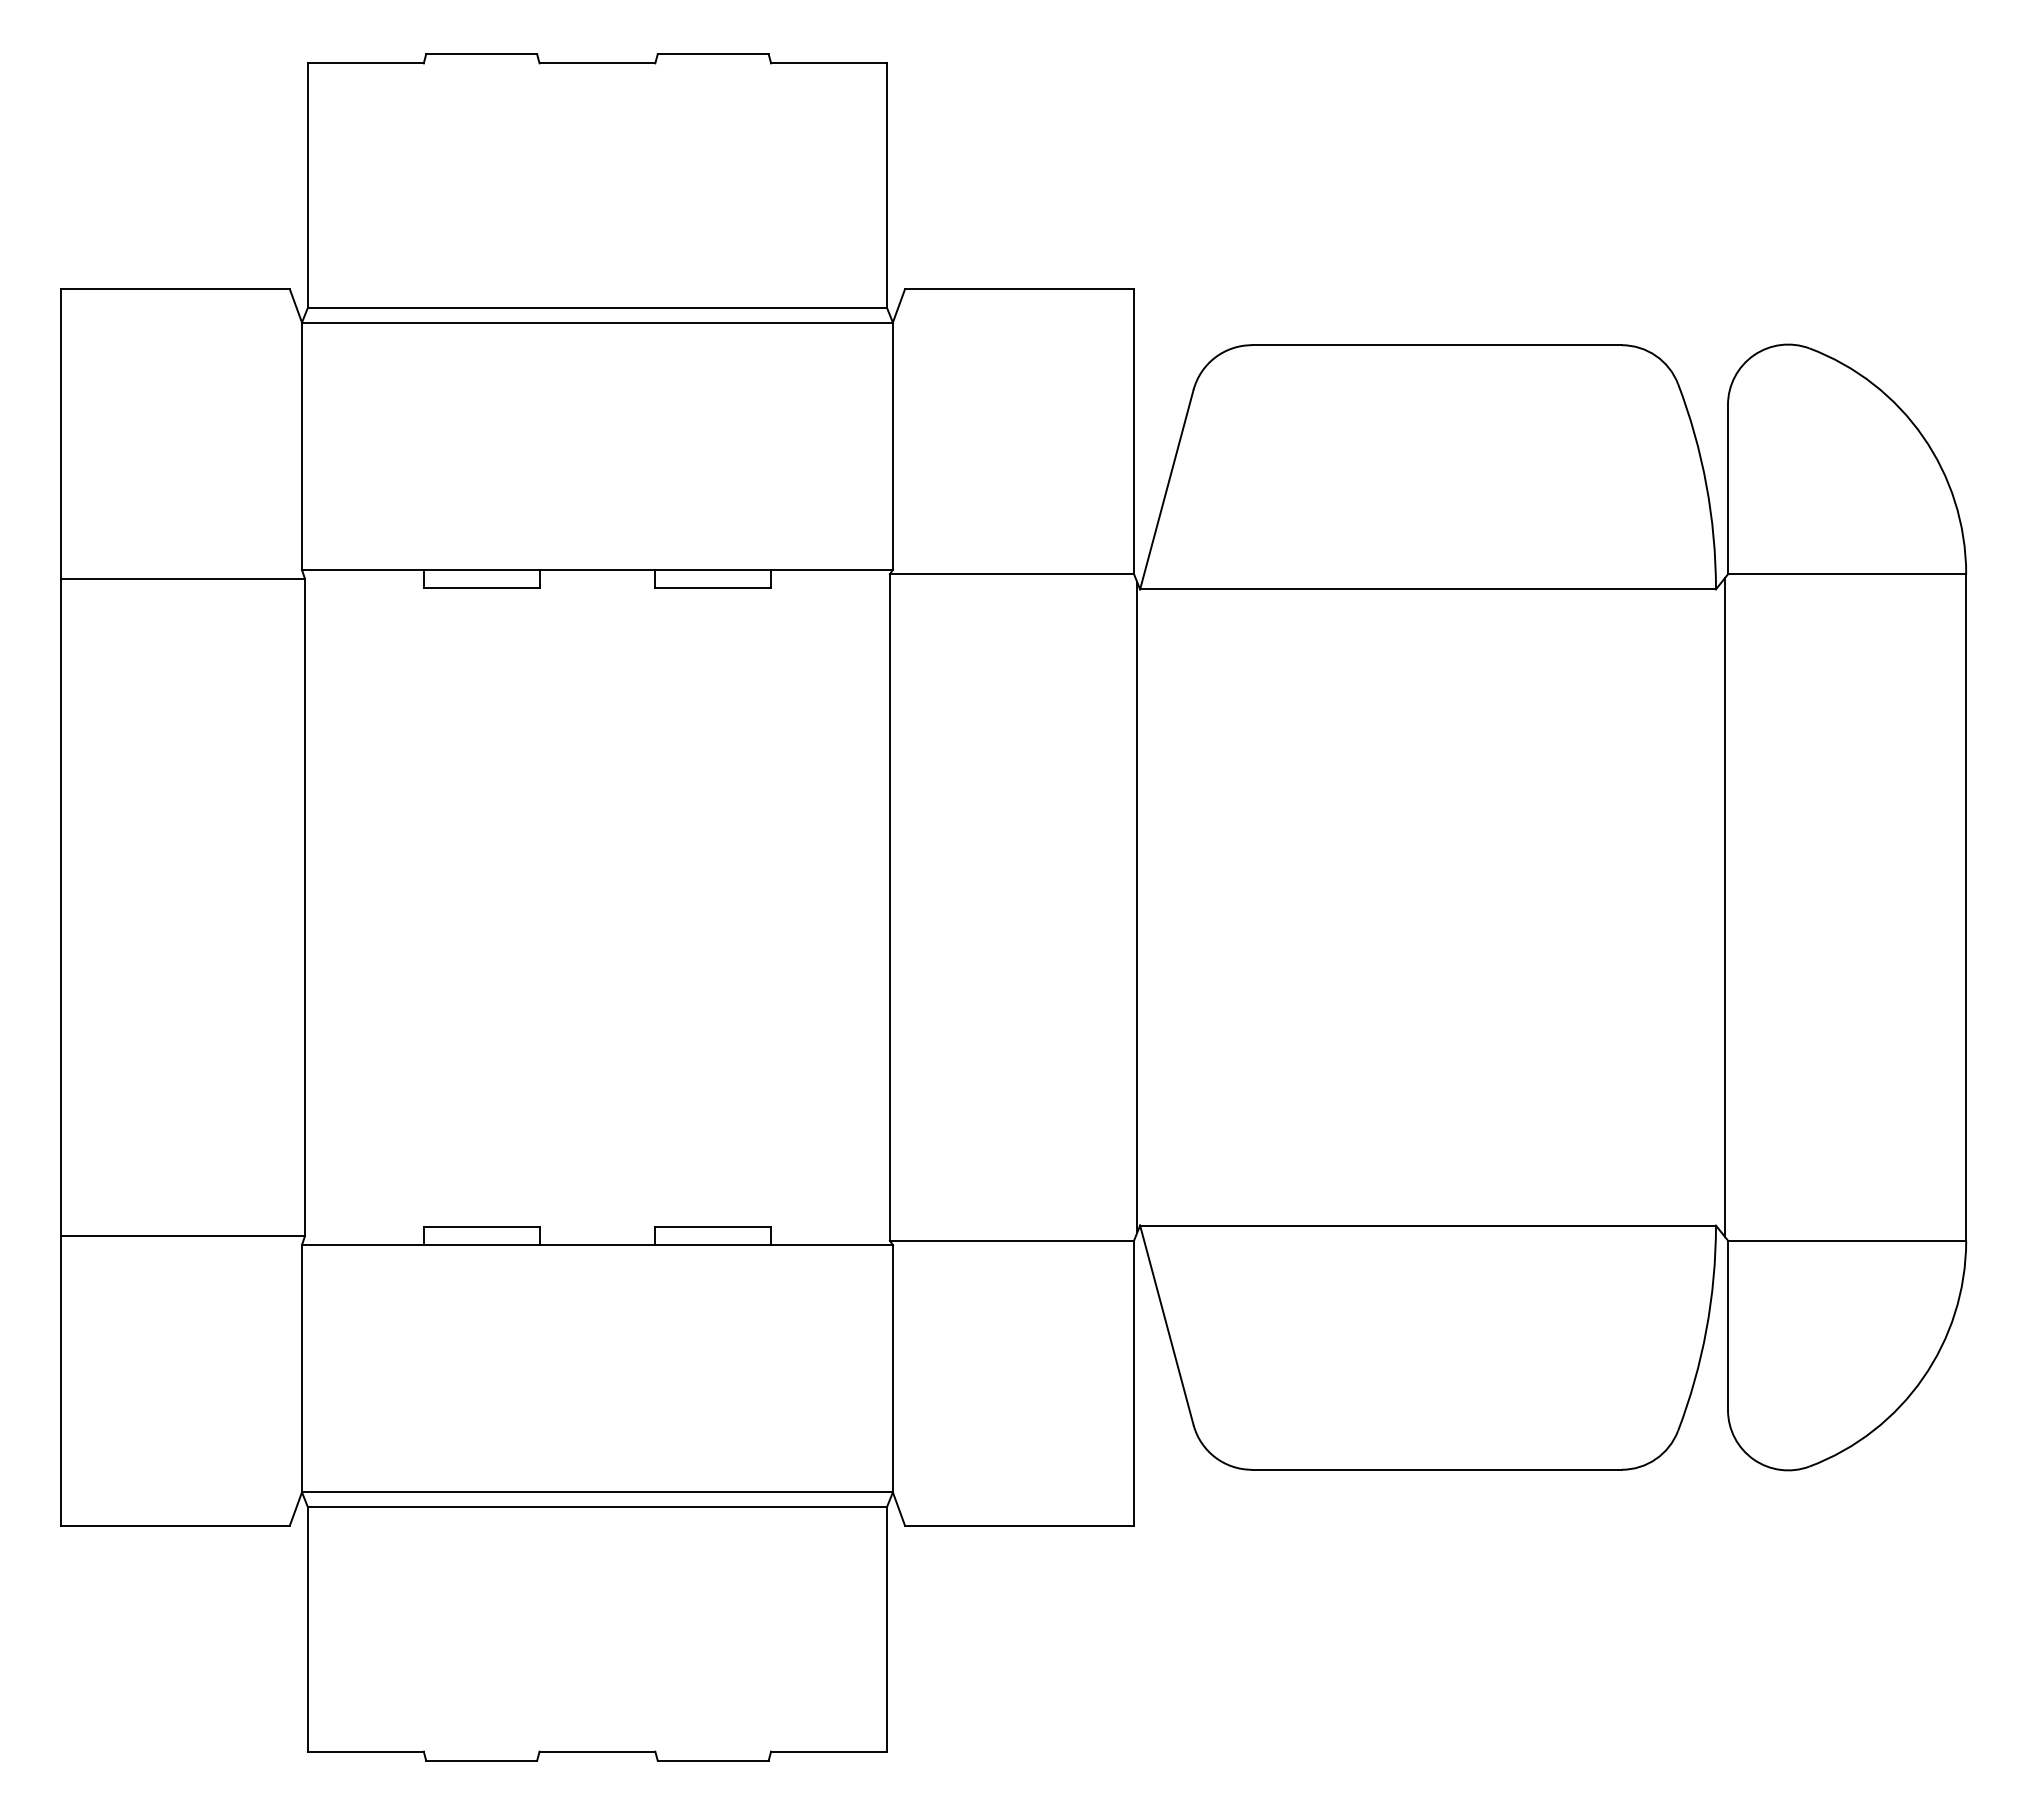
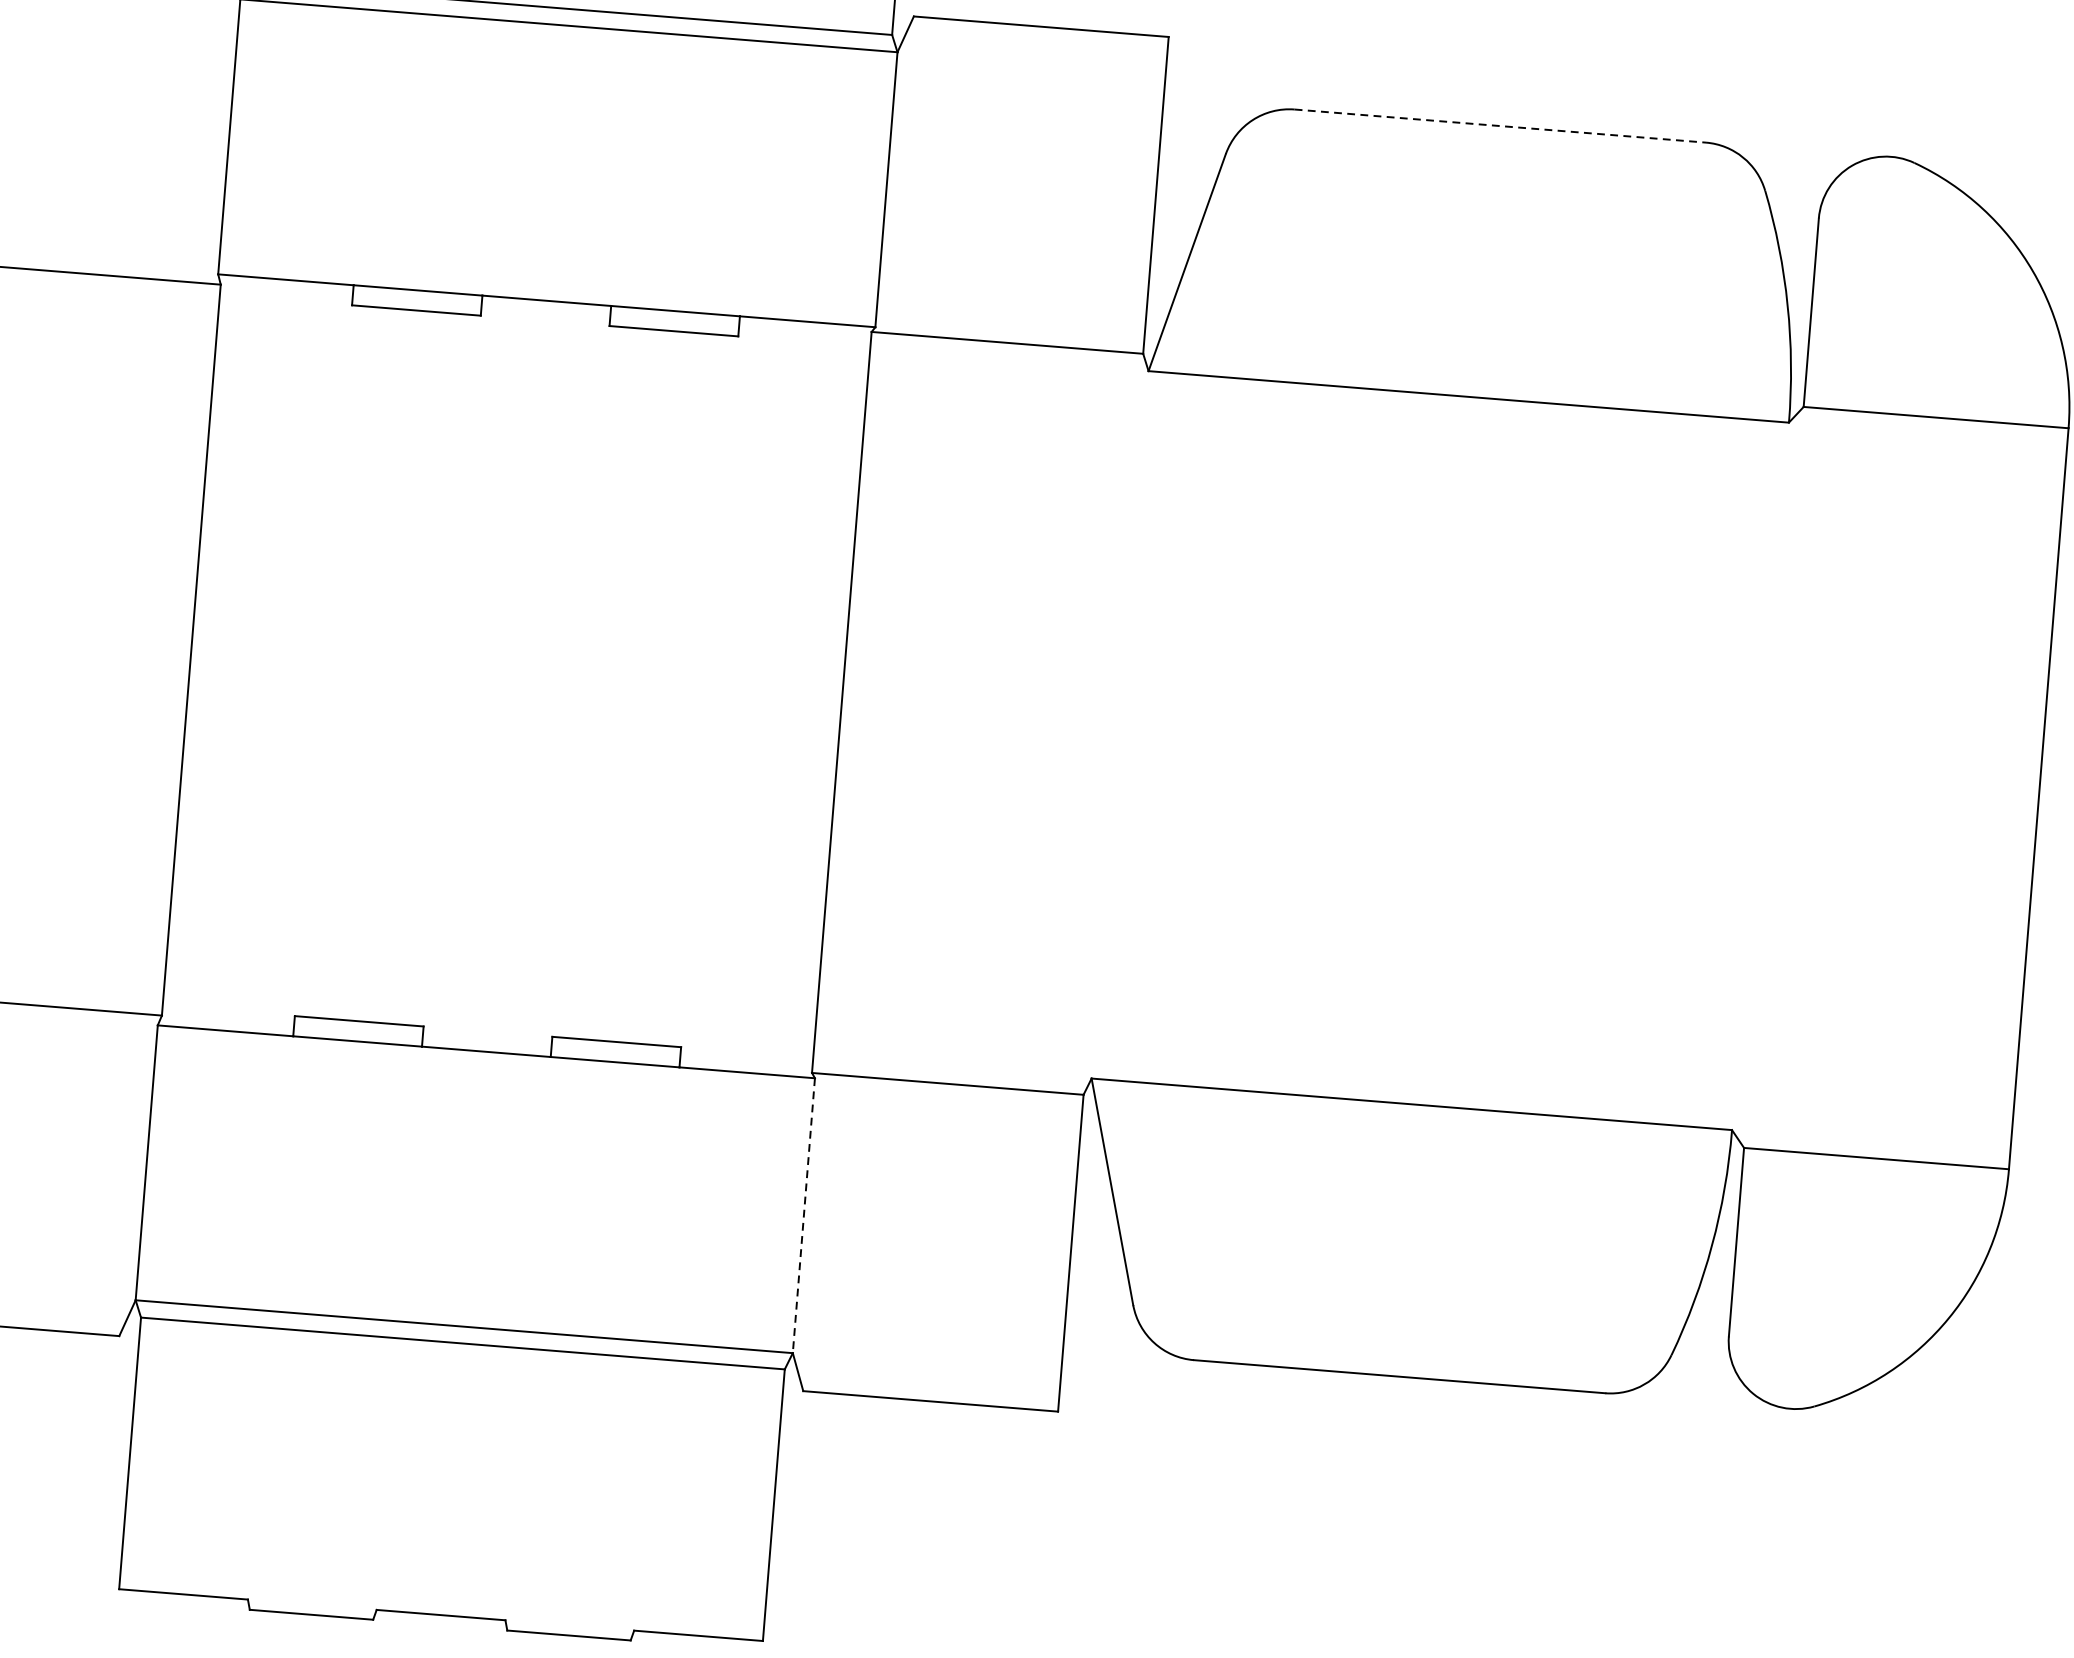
line: (1436, 345) -> (1499, 126), solid -> dashed
line: (1137, 907) -> (1117, 724), removed
line: (1725, 907) -> (1771, 777), removed
line: (892, 1368) -> (803, 1215), solid -> dashed

